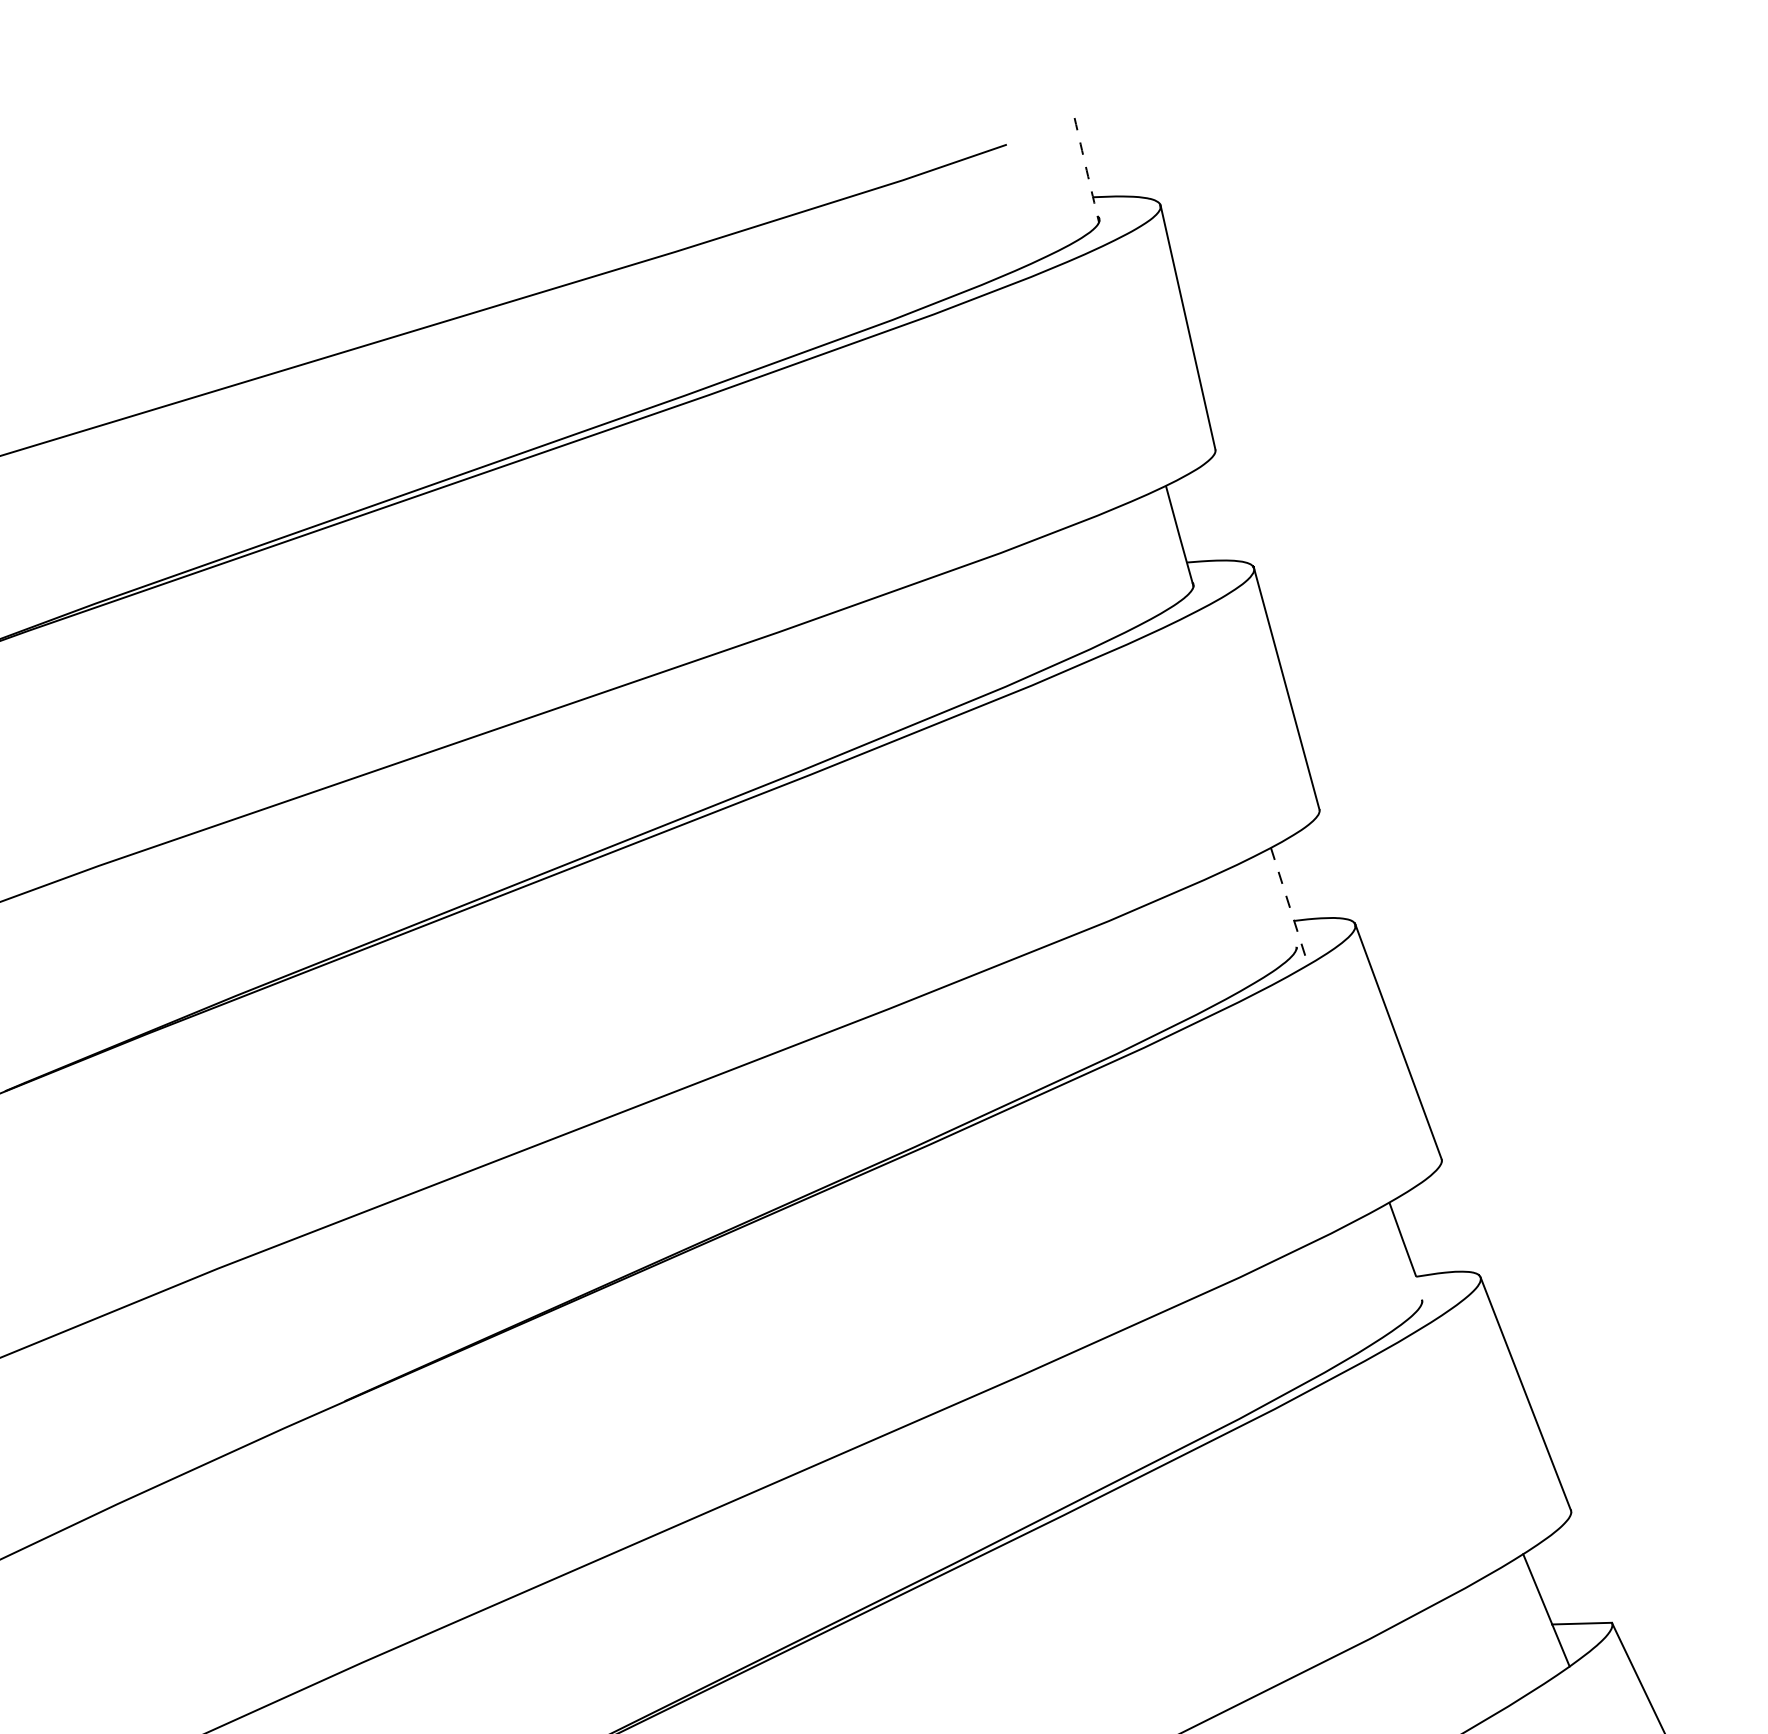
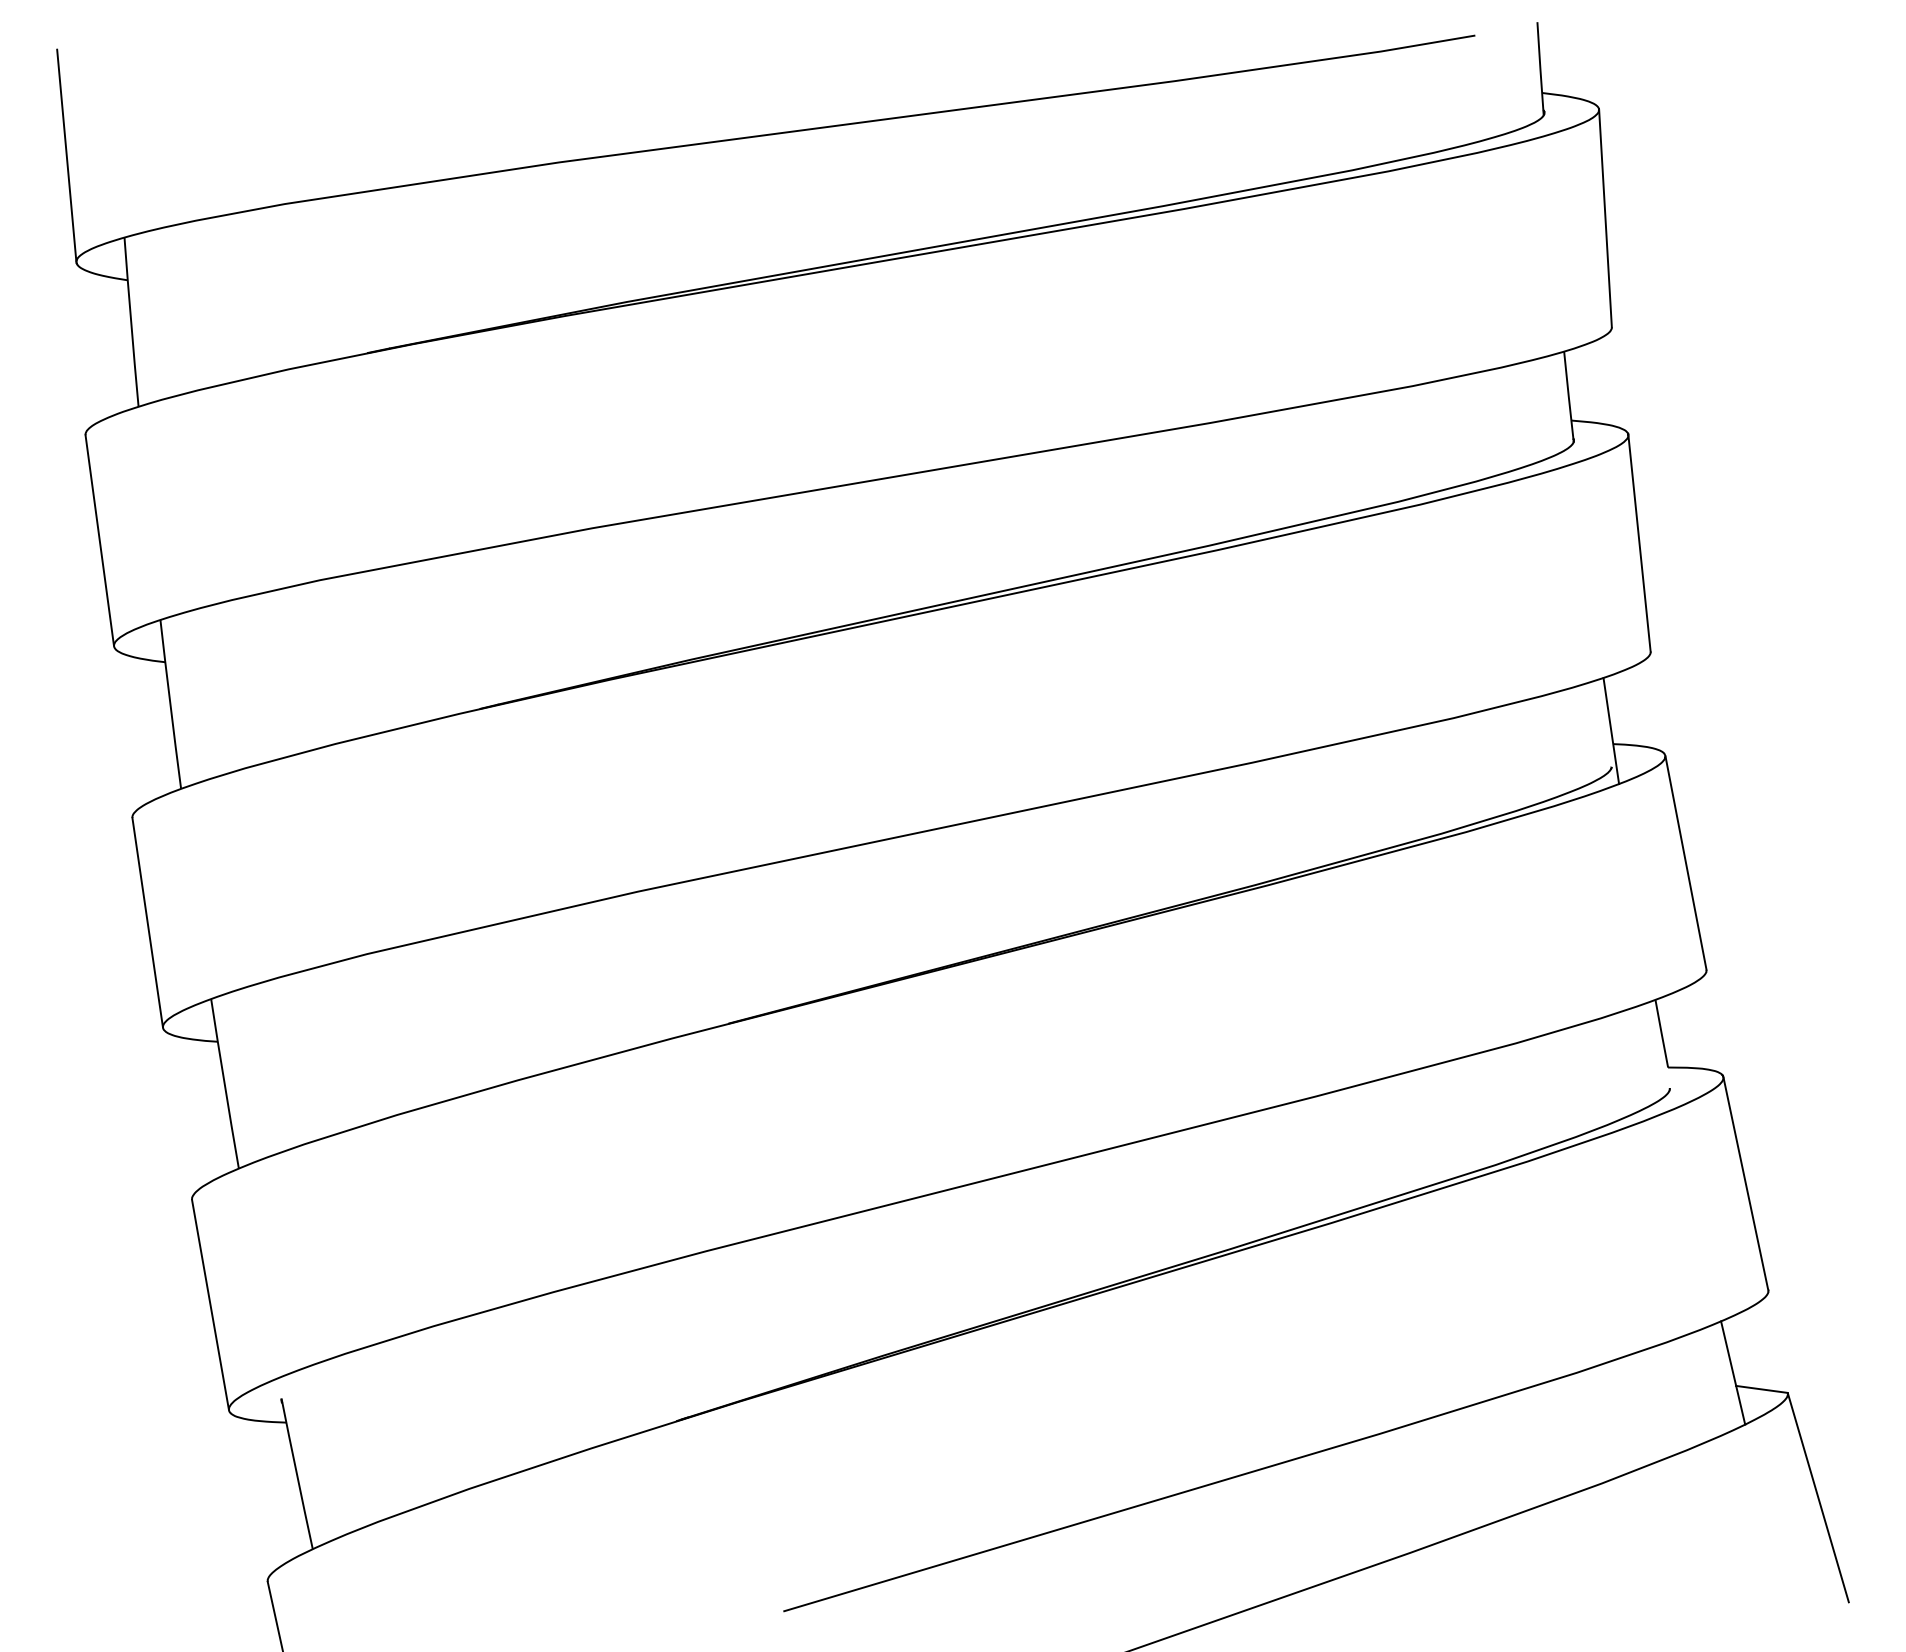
arc: (1086, 169) -> (1540, 68), dashed -> solid
line: (1289, 906) -> (1611, 731), dashed -> solid

